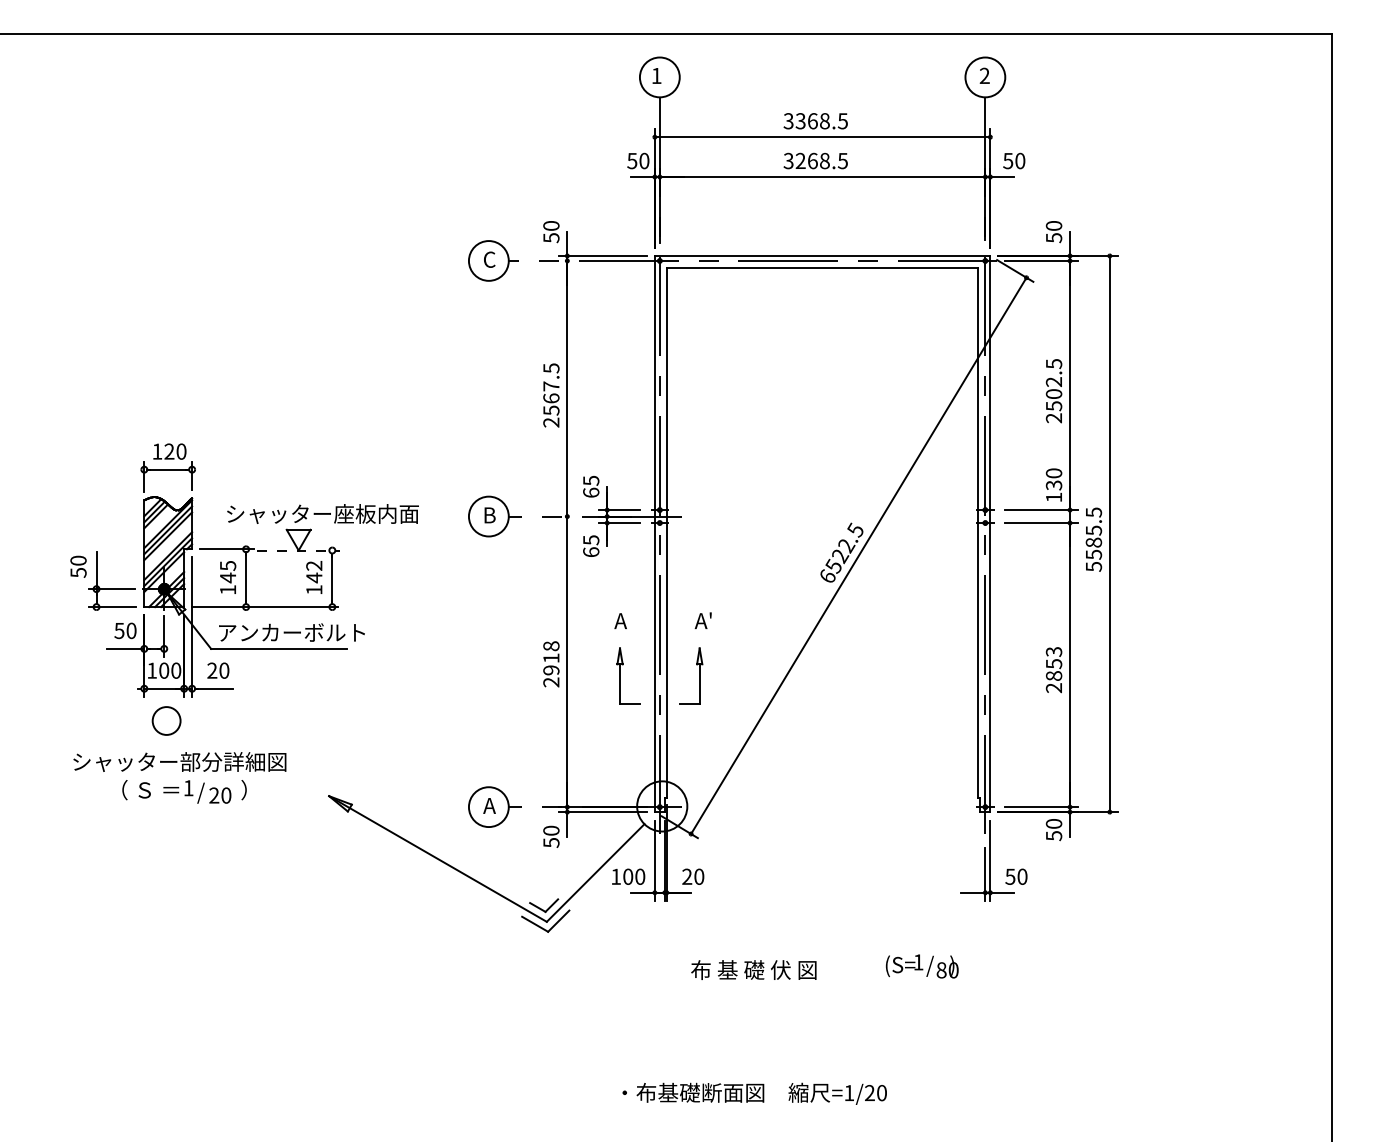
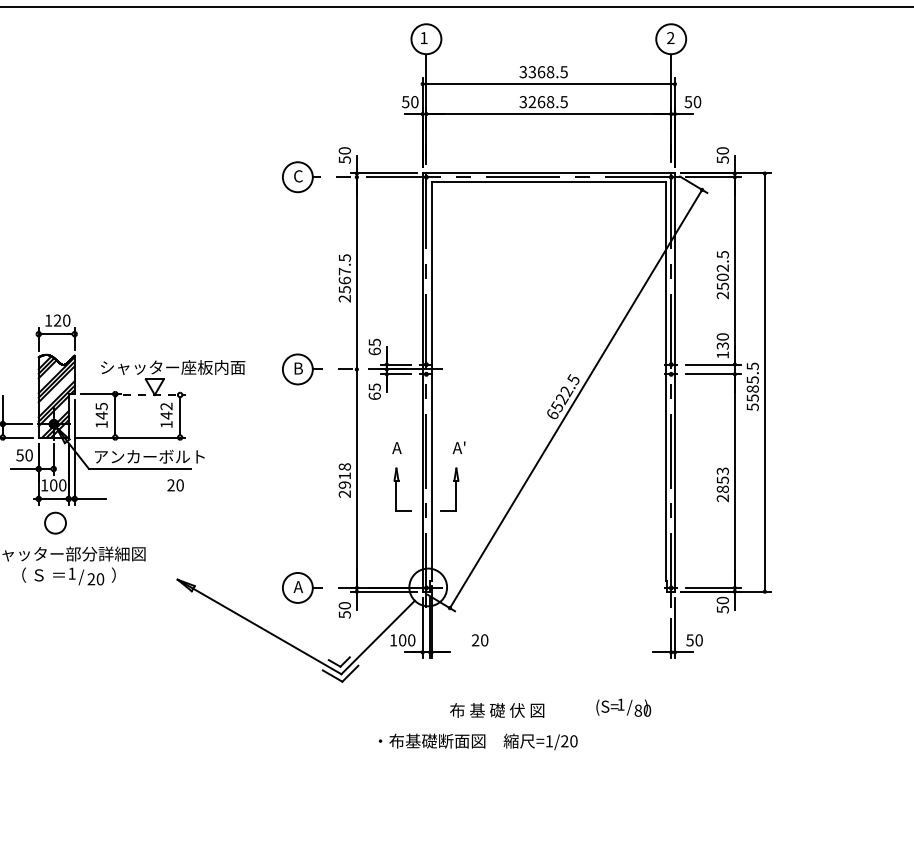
text: (218, 670) -> (175, 485), moved
text: (693, 876) -> (480, 640), moved
text: (754, 1093) -> (478, 741), moved

